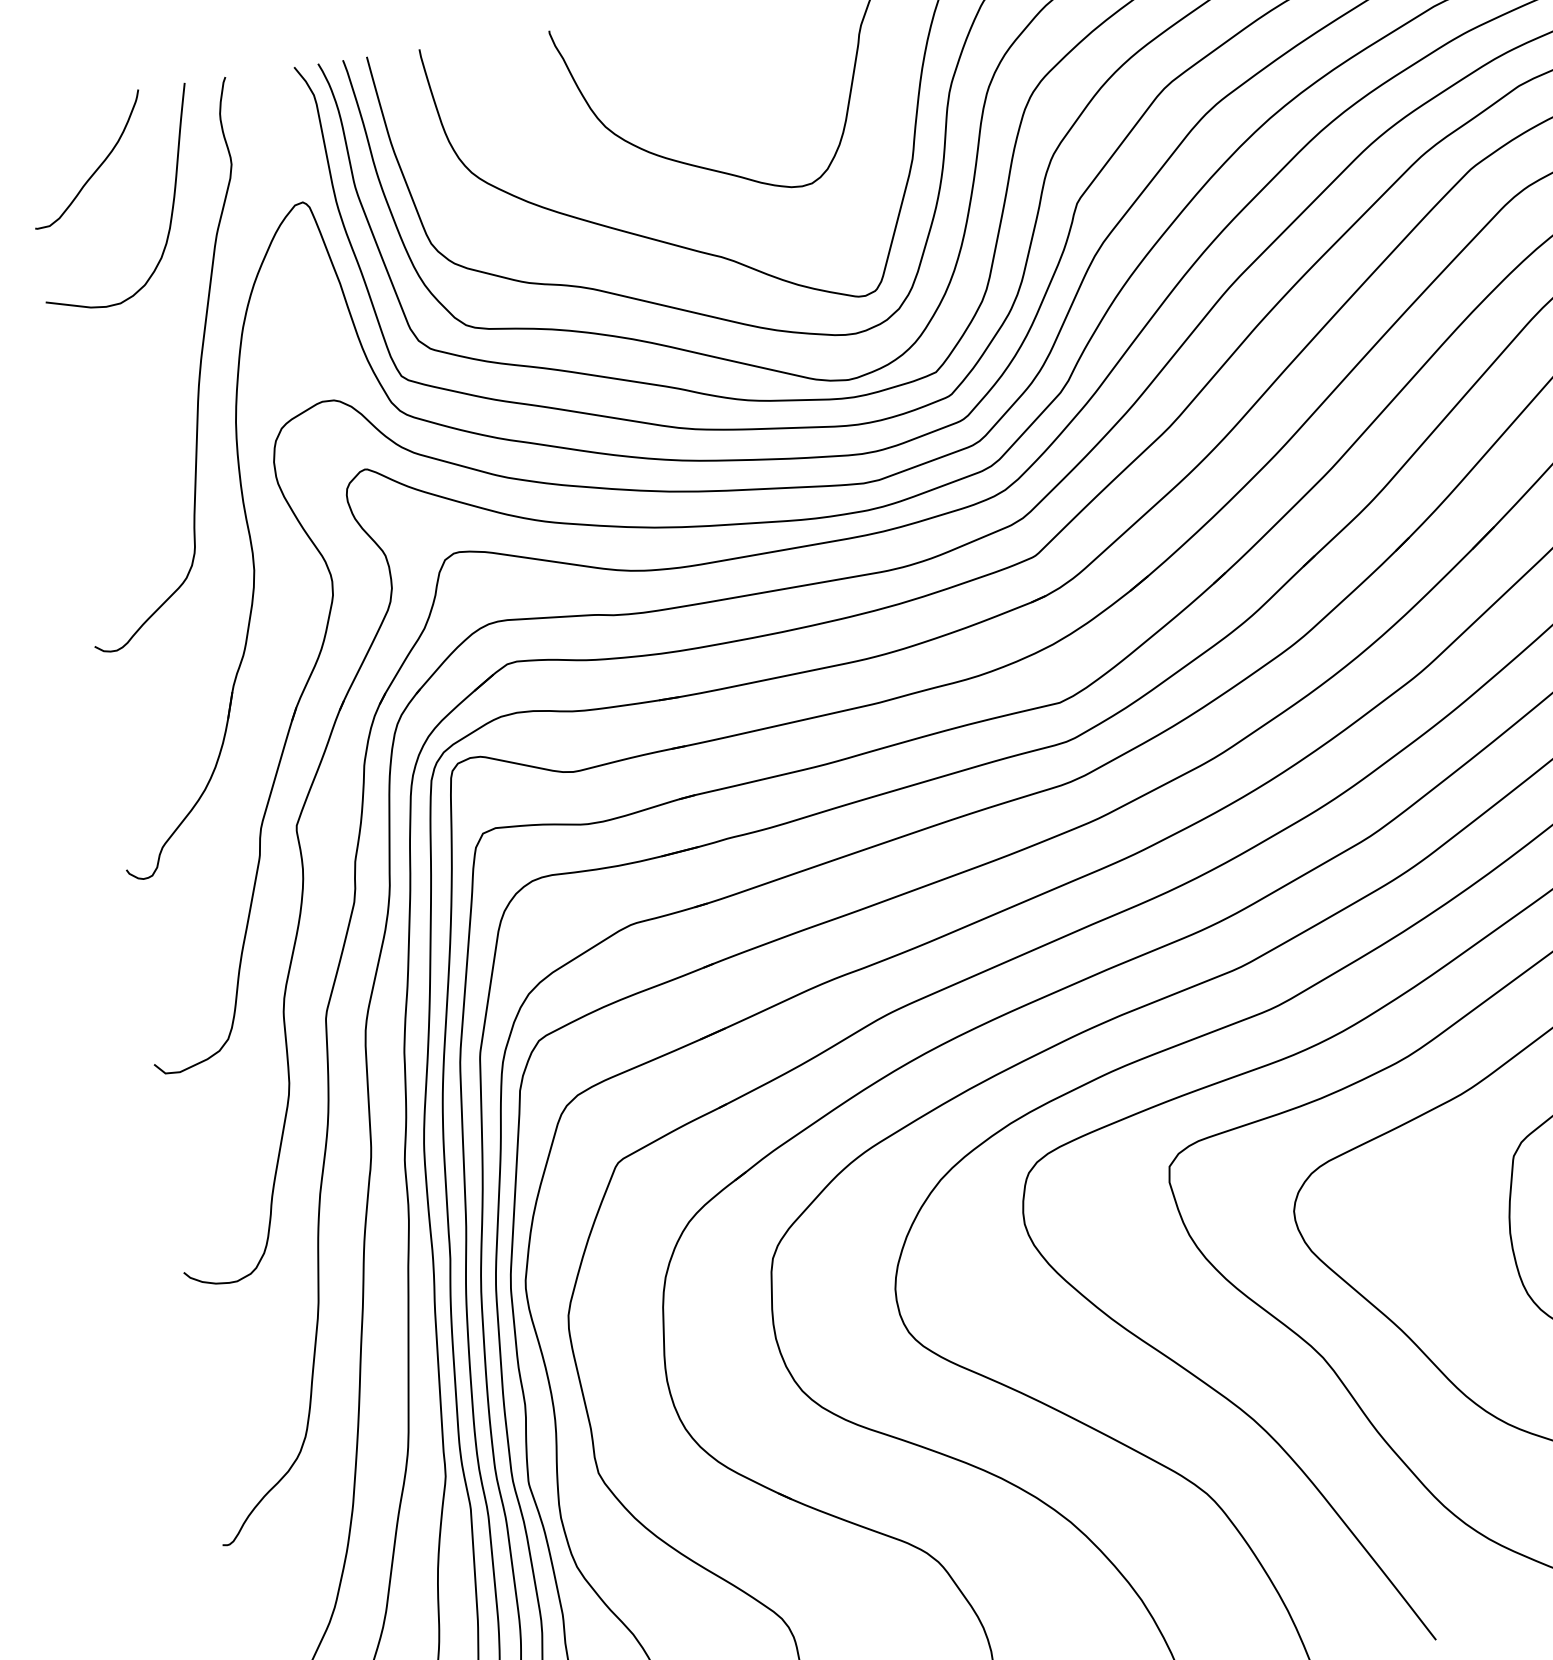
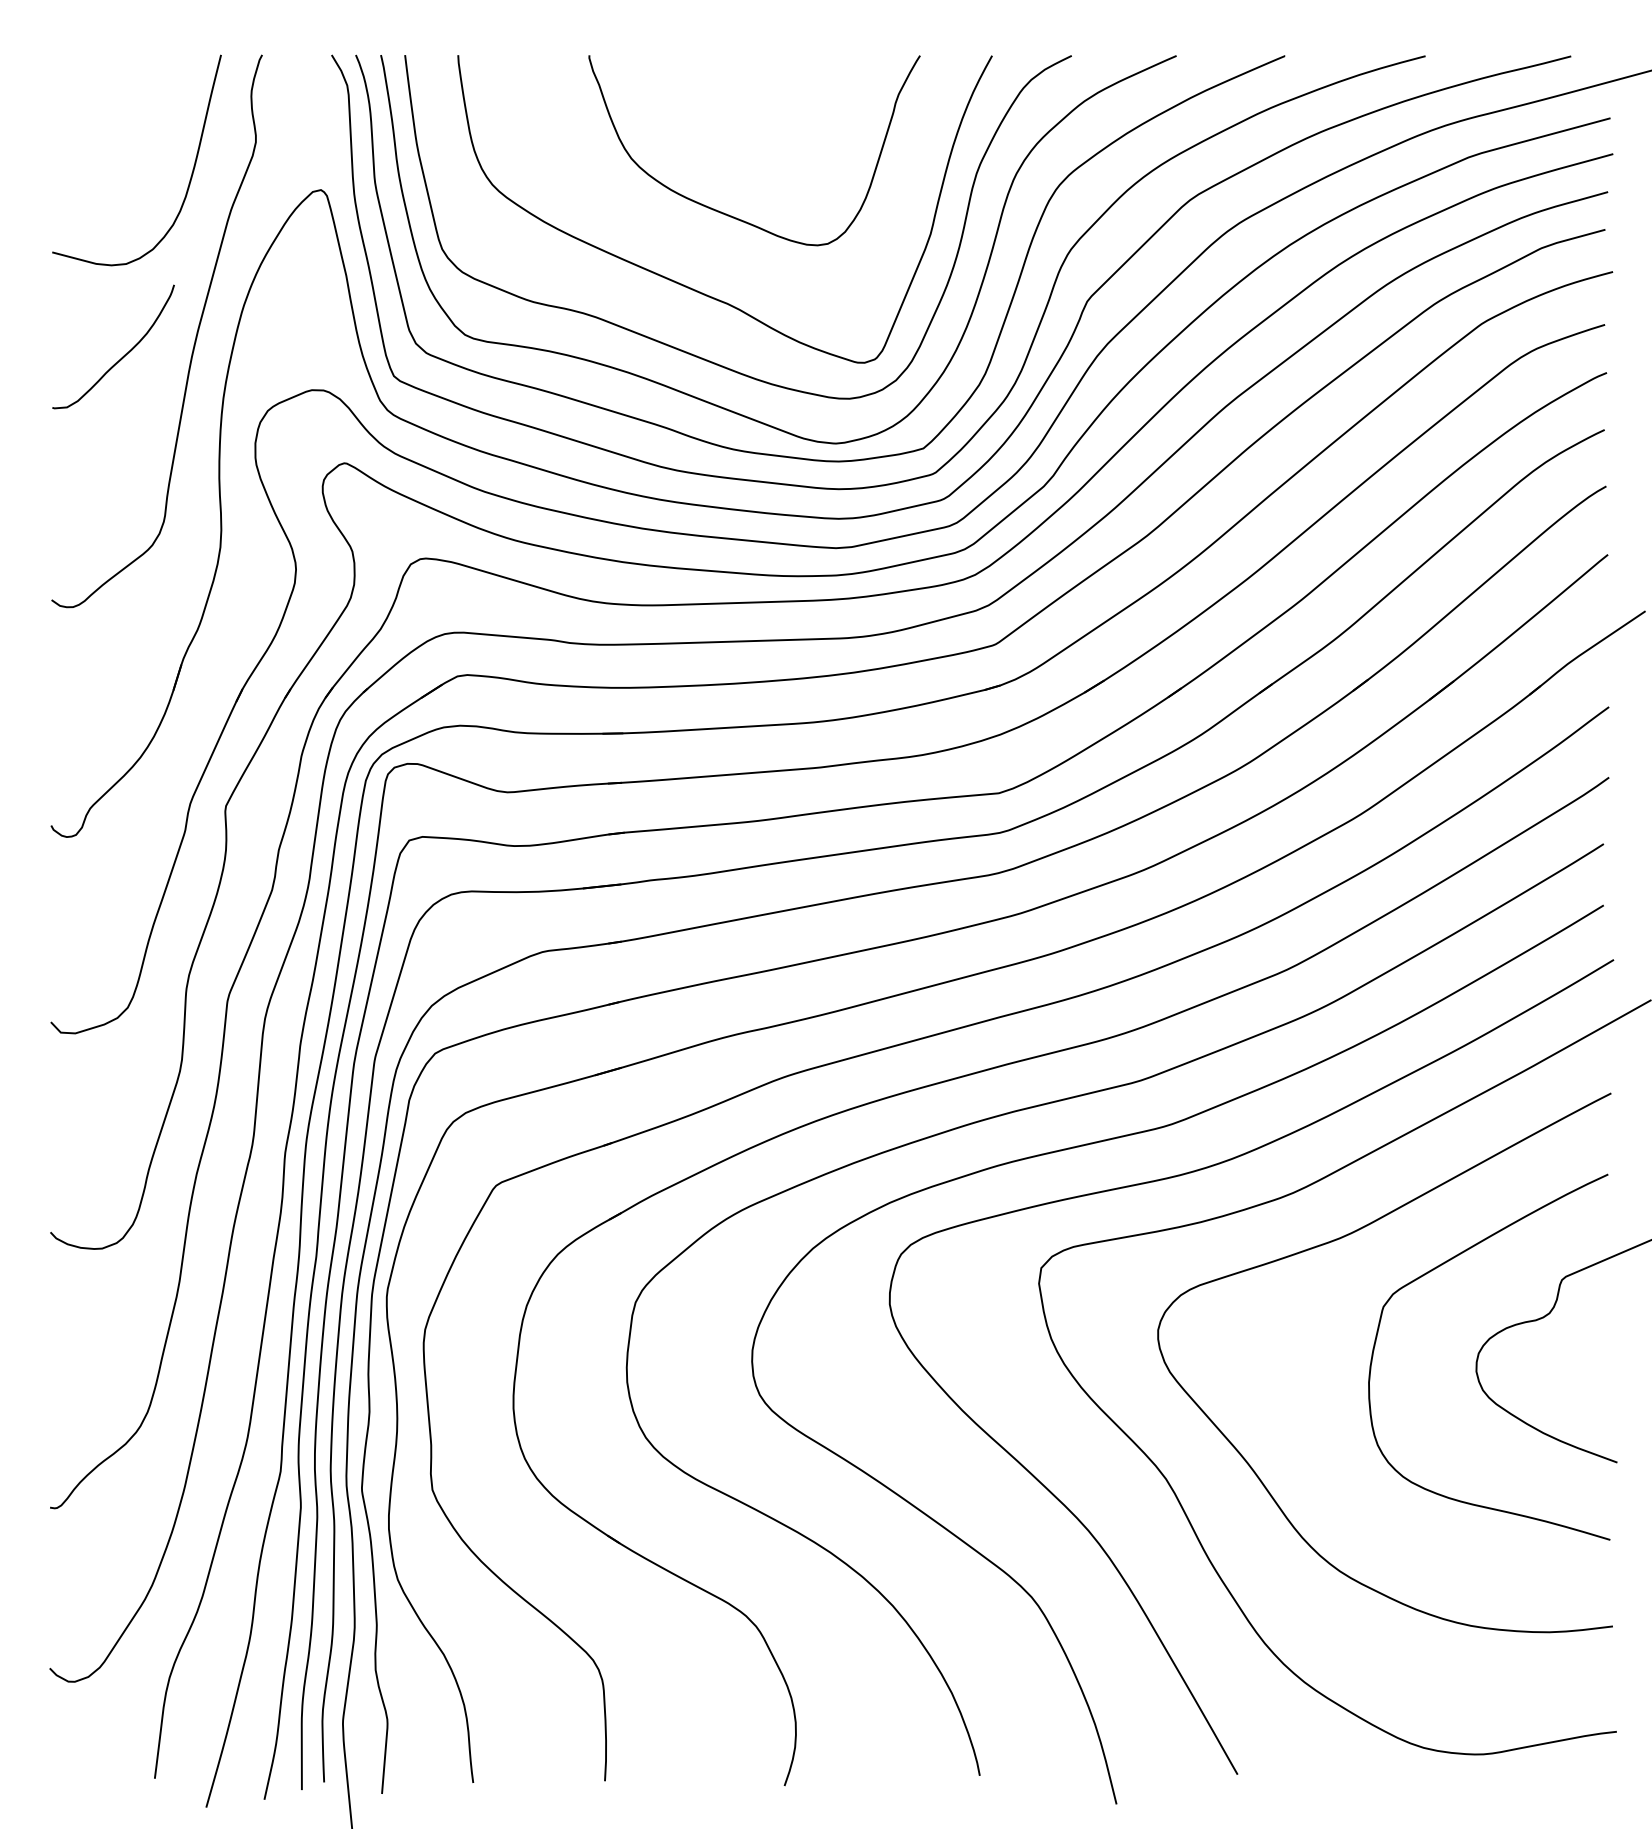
curve: (98, 166) -> (123, 355), moved

